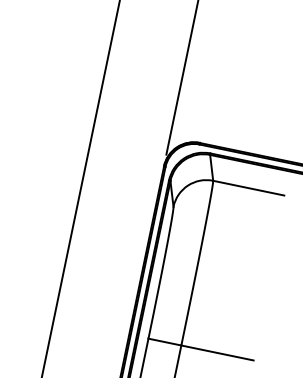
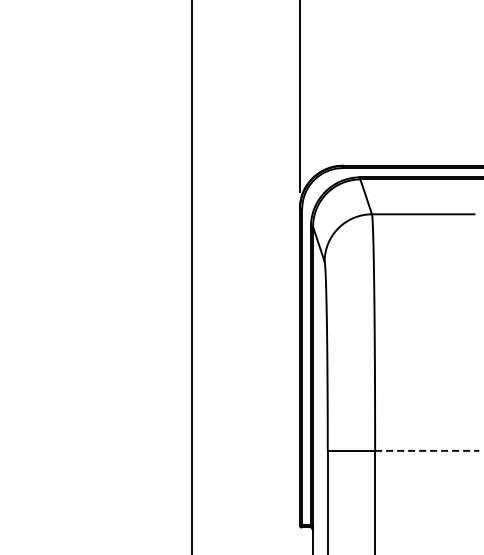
line: (217, 352) -> (427, 450), solid -> dashed

